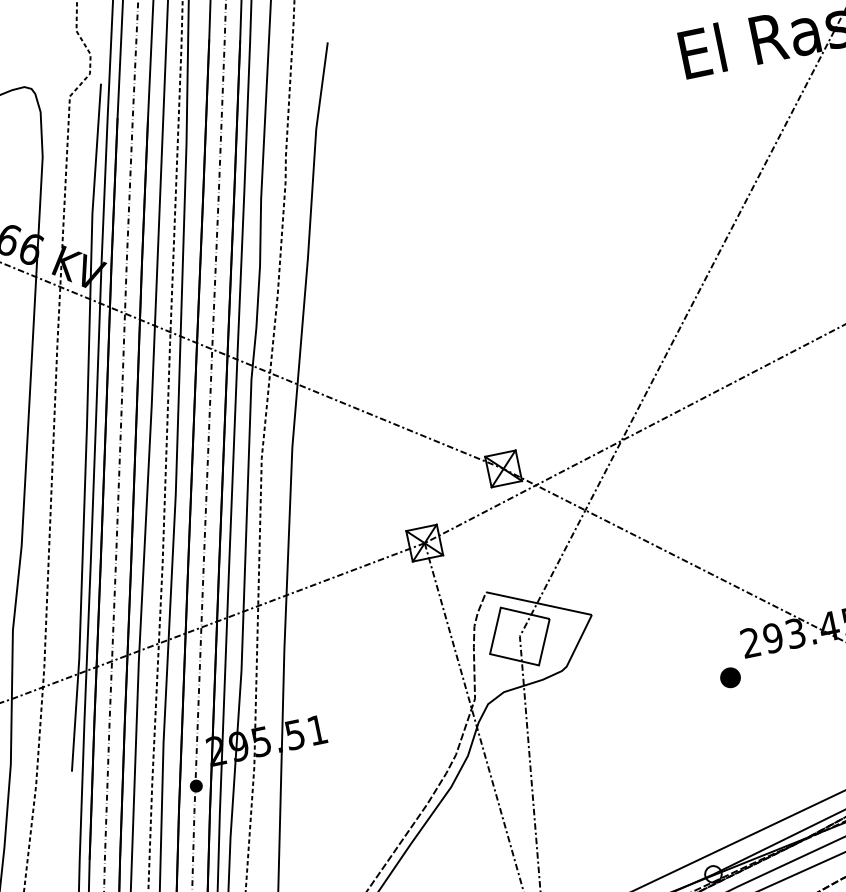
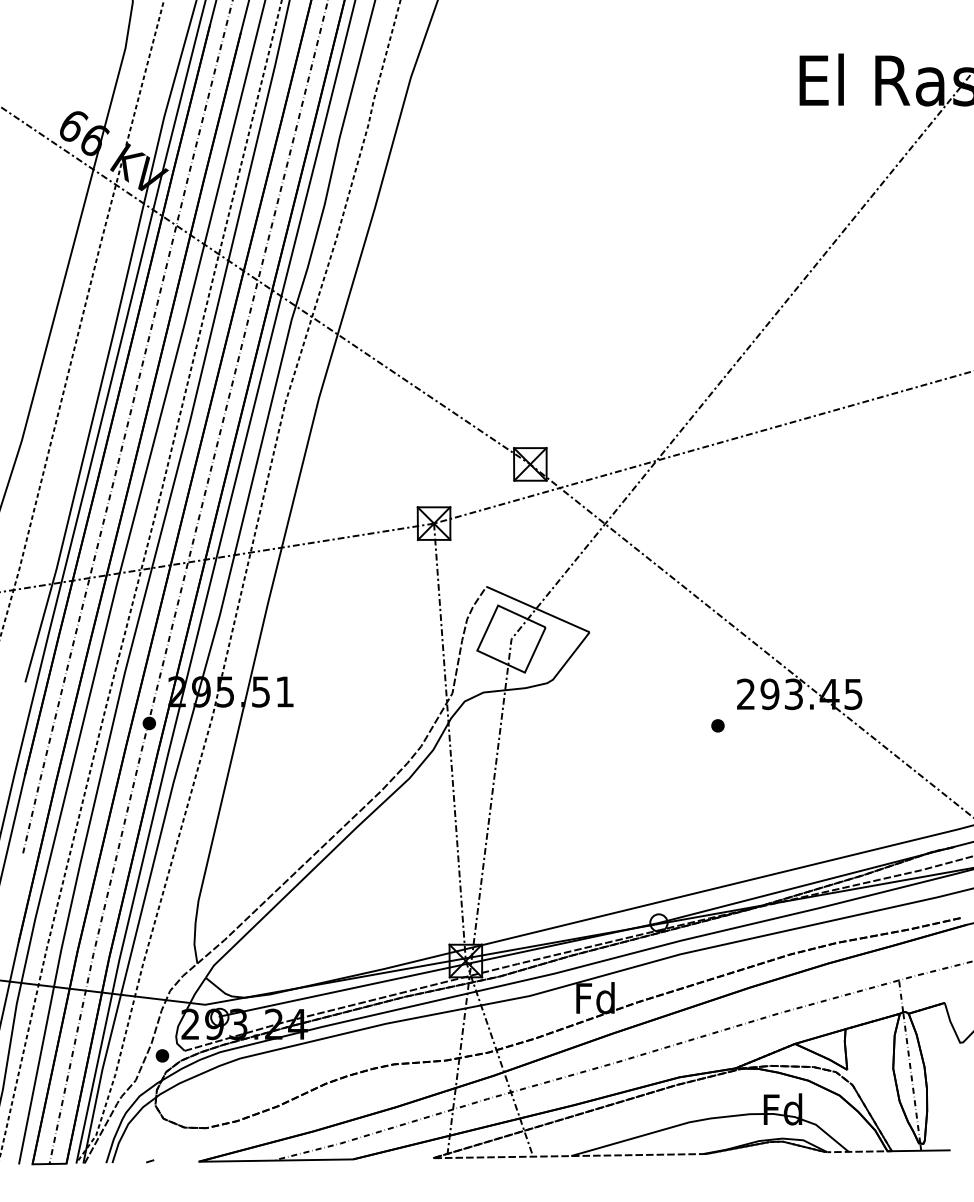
part: (730, 677) -> (717, 725), size x0.62

